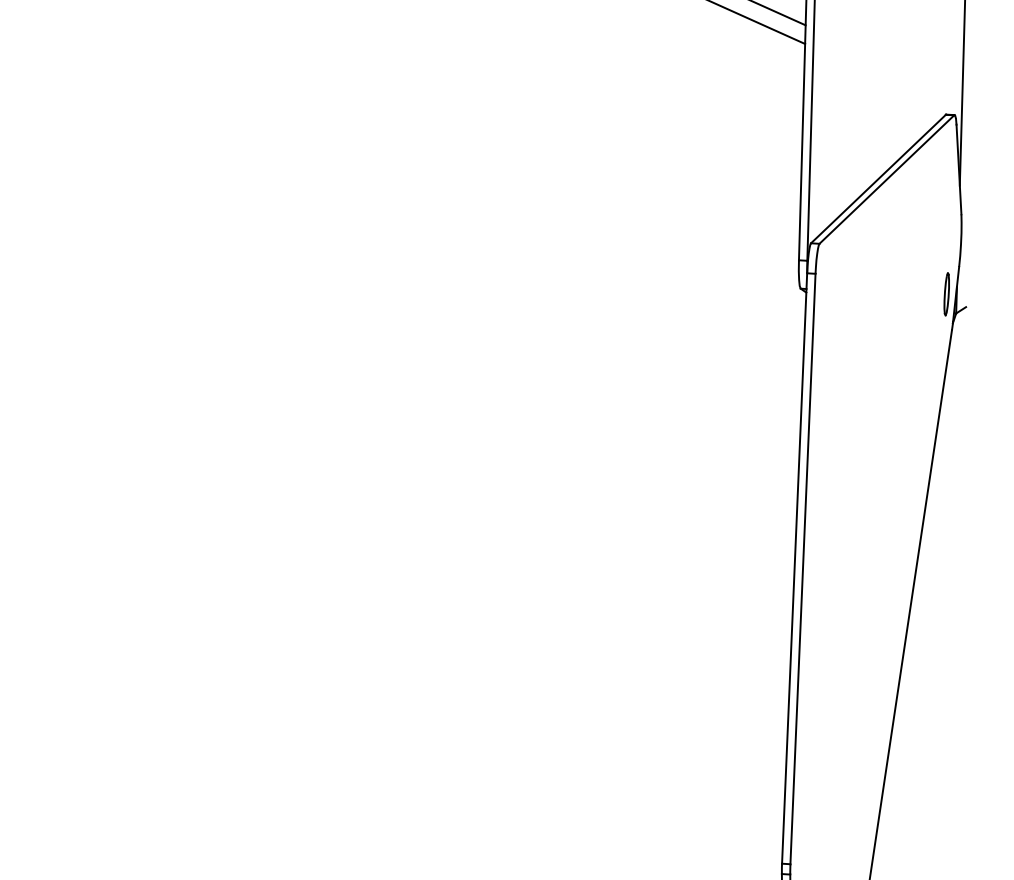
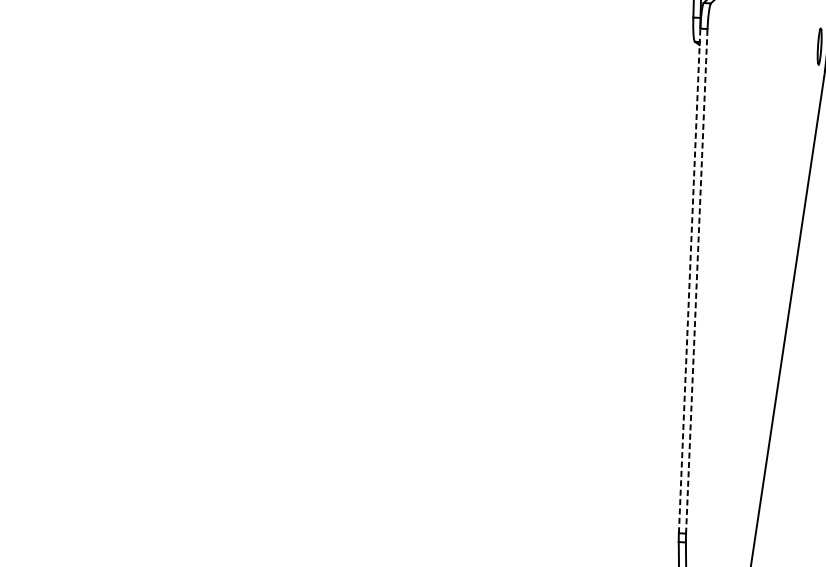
line: (794, 568) -> (689, 280), solid -> dashed
line: (803, 568) -> (697, 280), solid -> dashed

